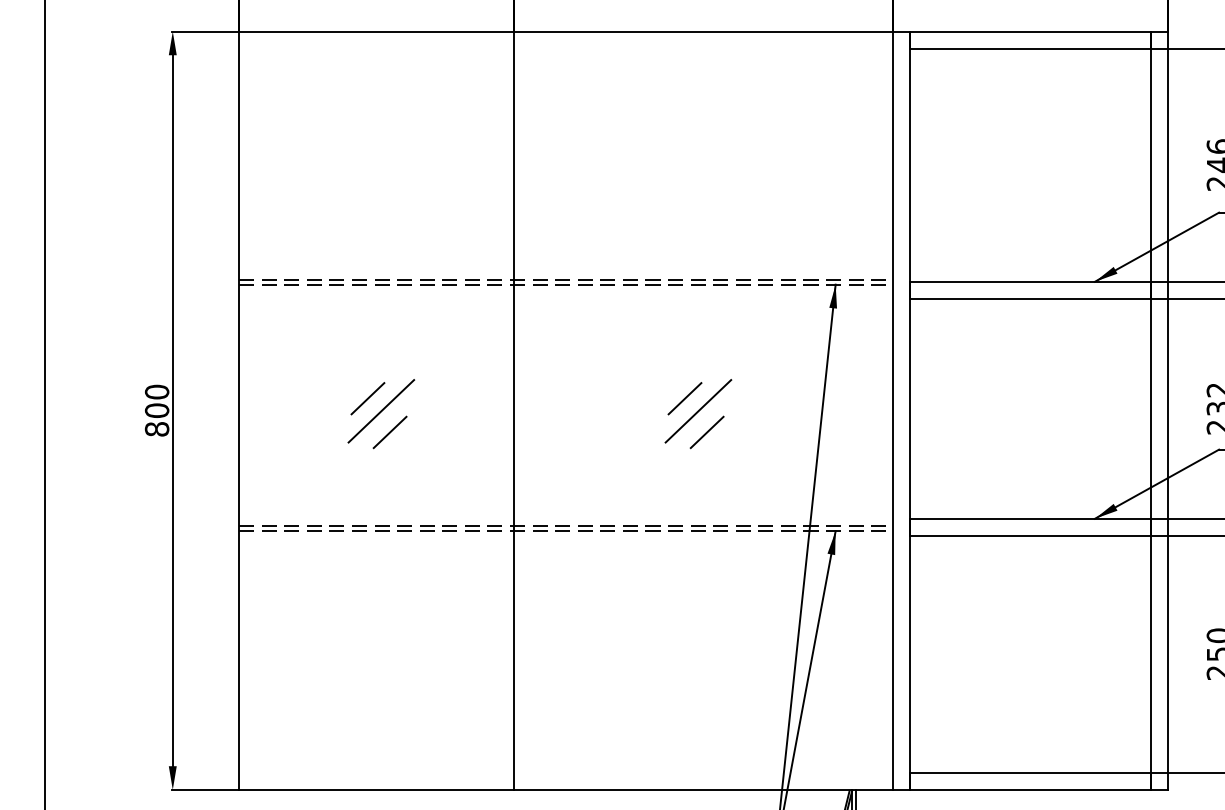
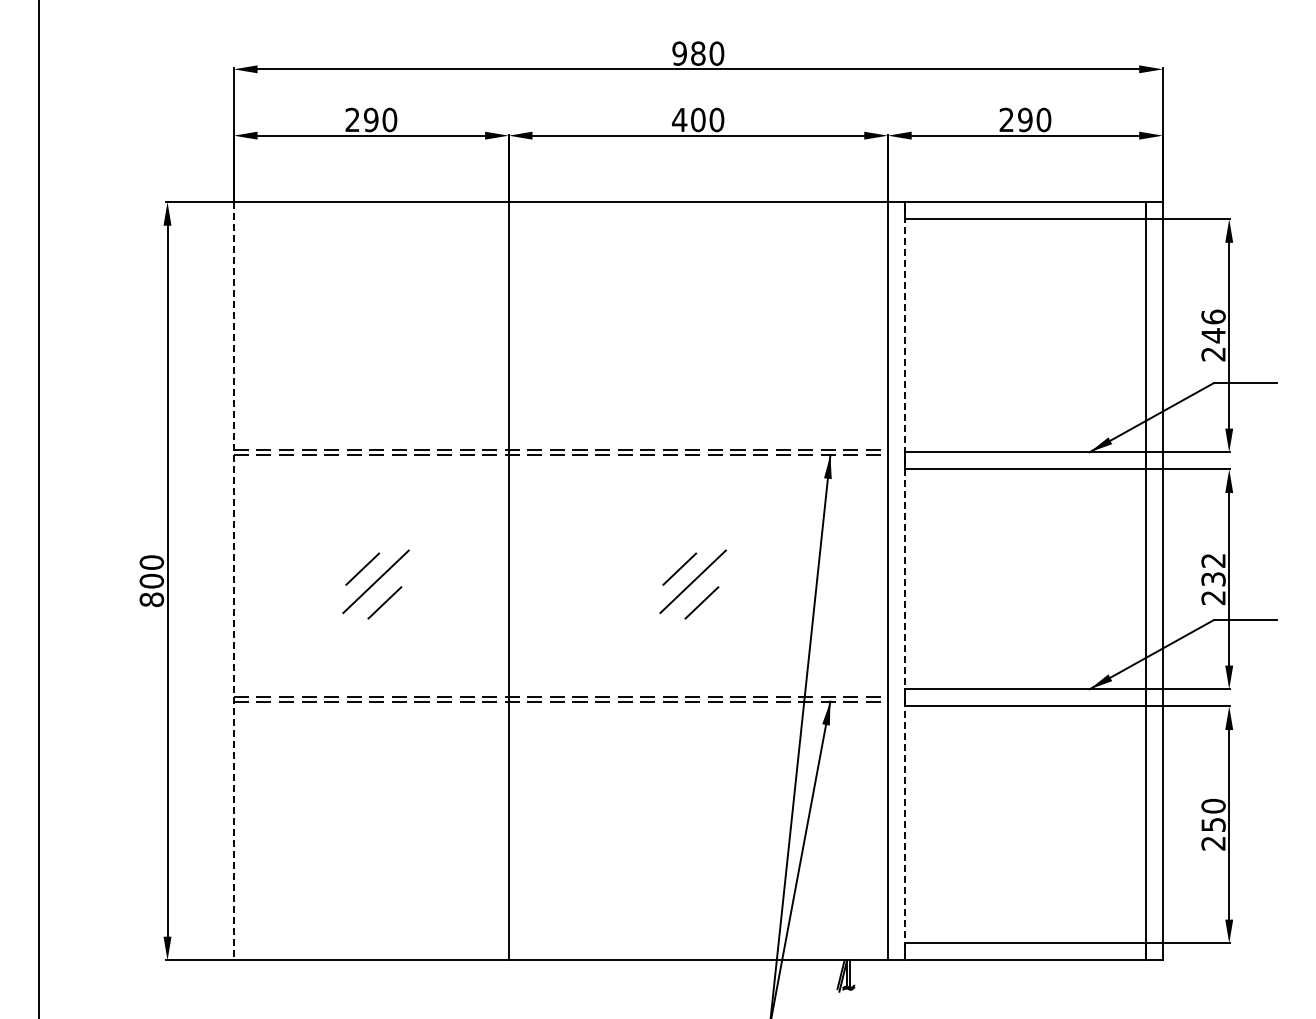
line: (910, 410) -> (905, 580), solid -> dashed
line: (238, 411) -> (233, 581), solid -> dashed

